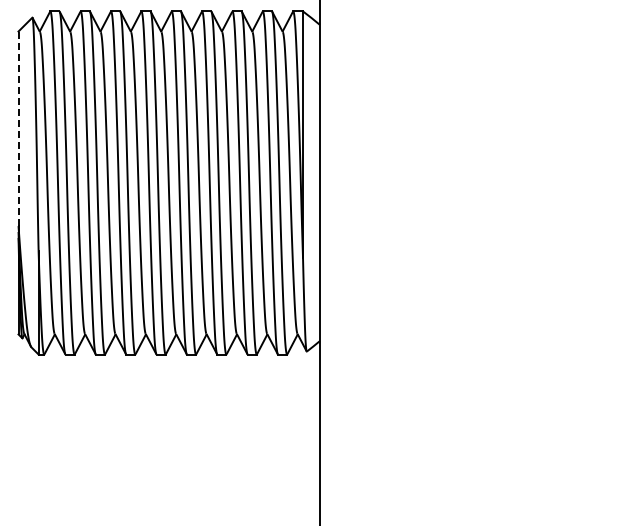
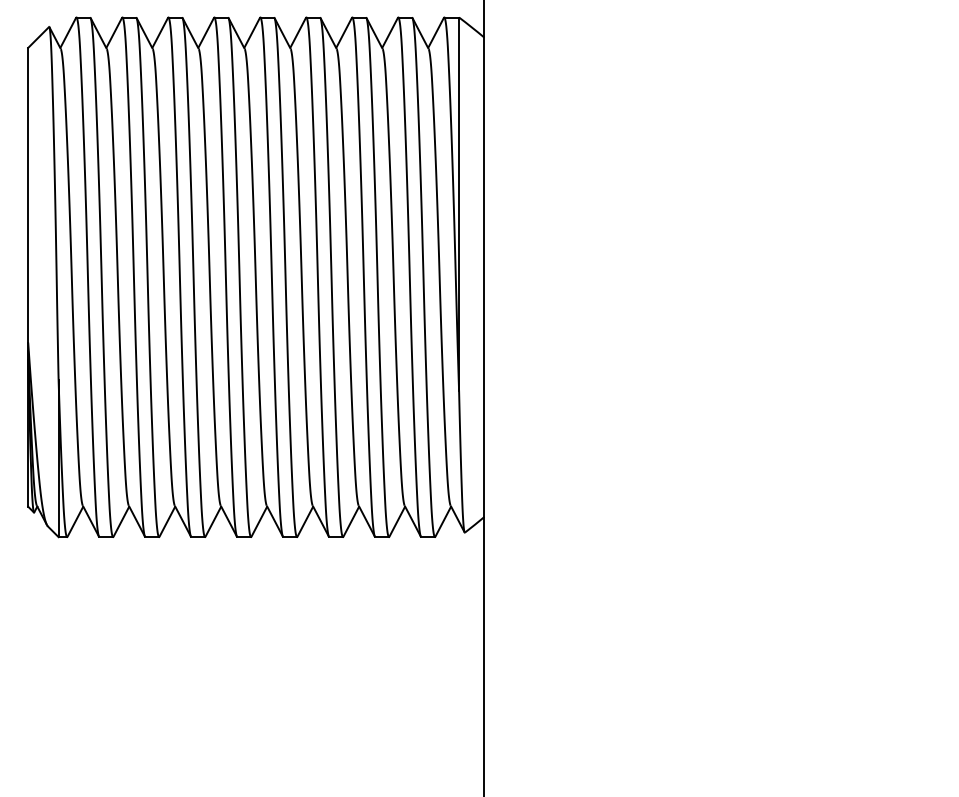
line: (18, 129) -> (28, 196), dashed -> solid

